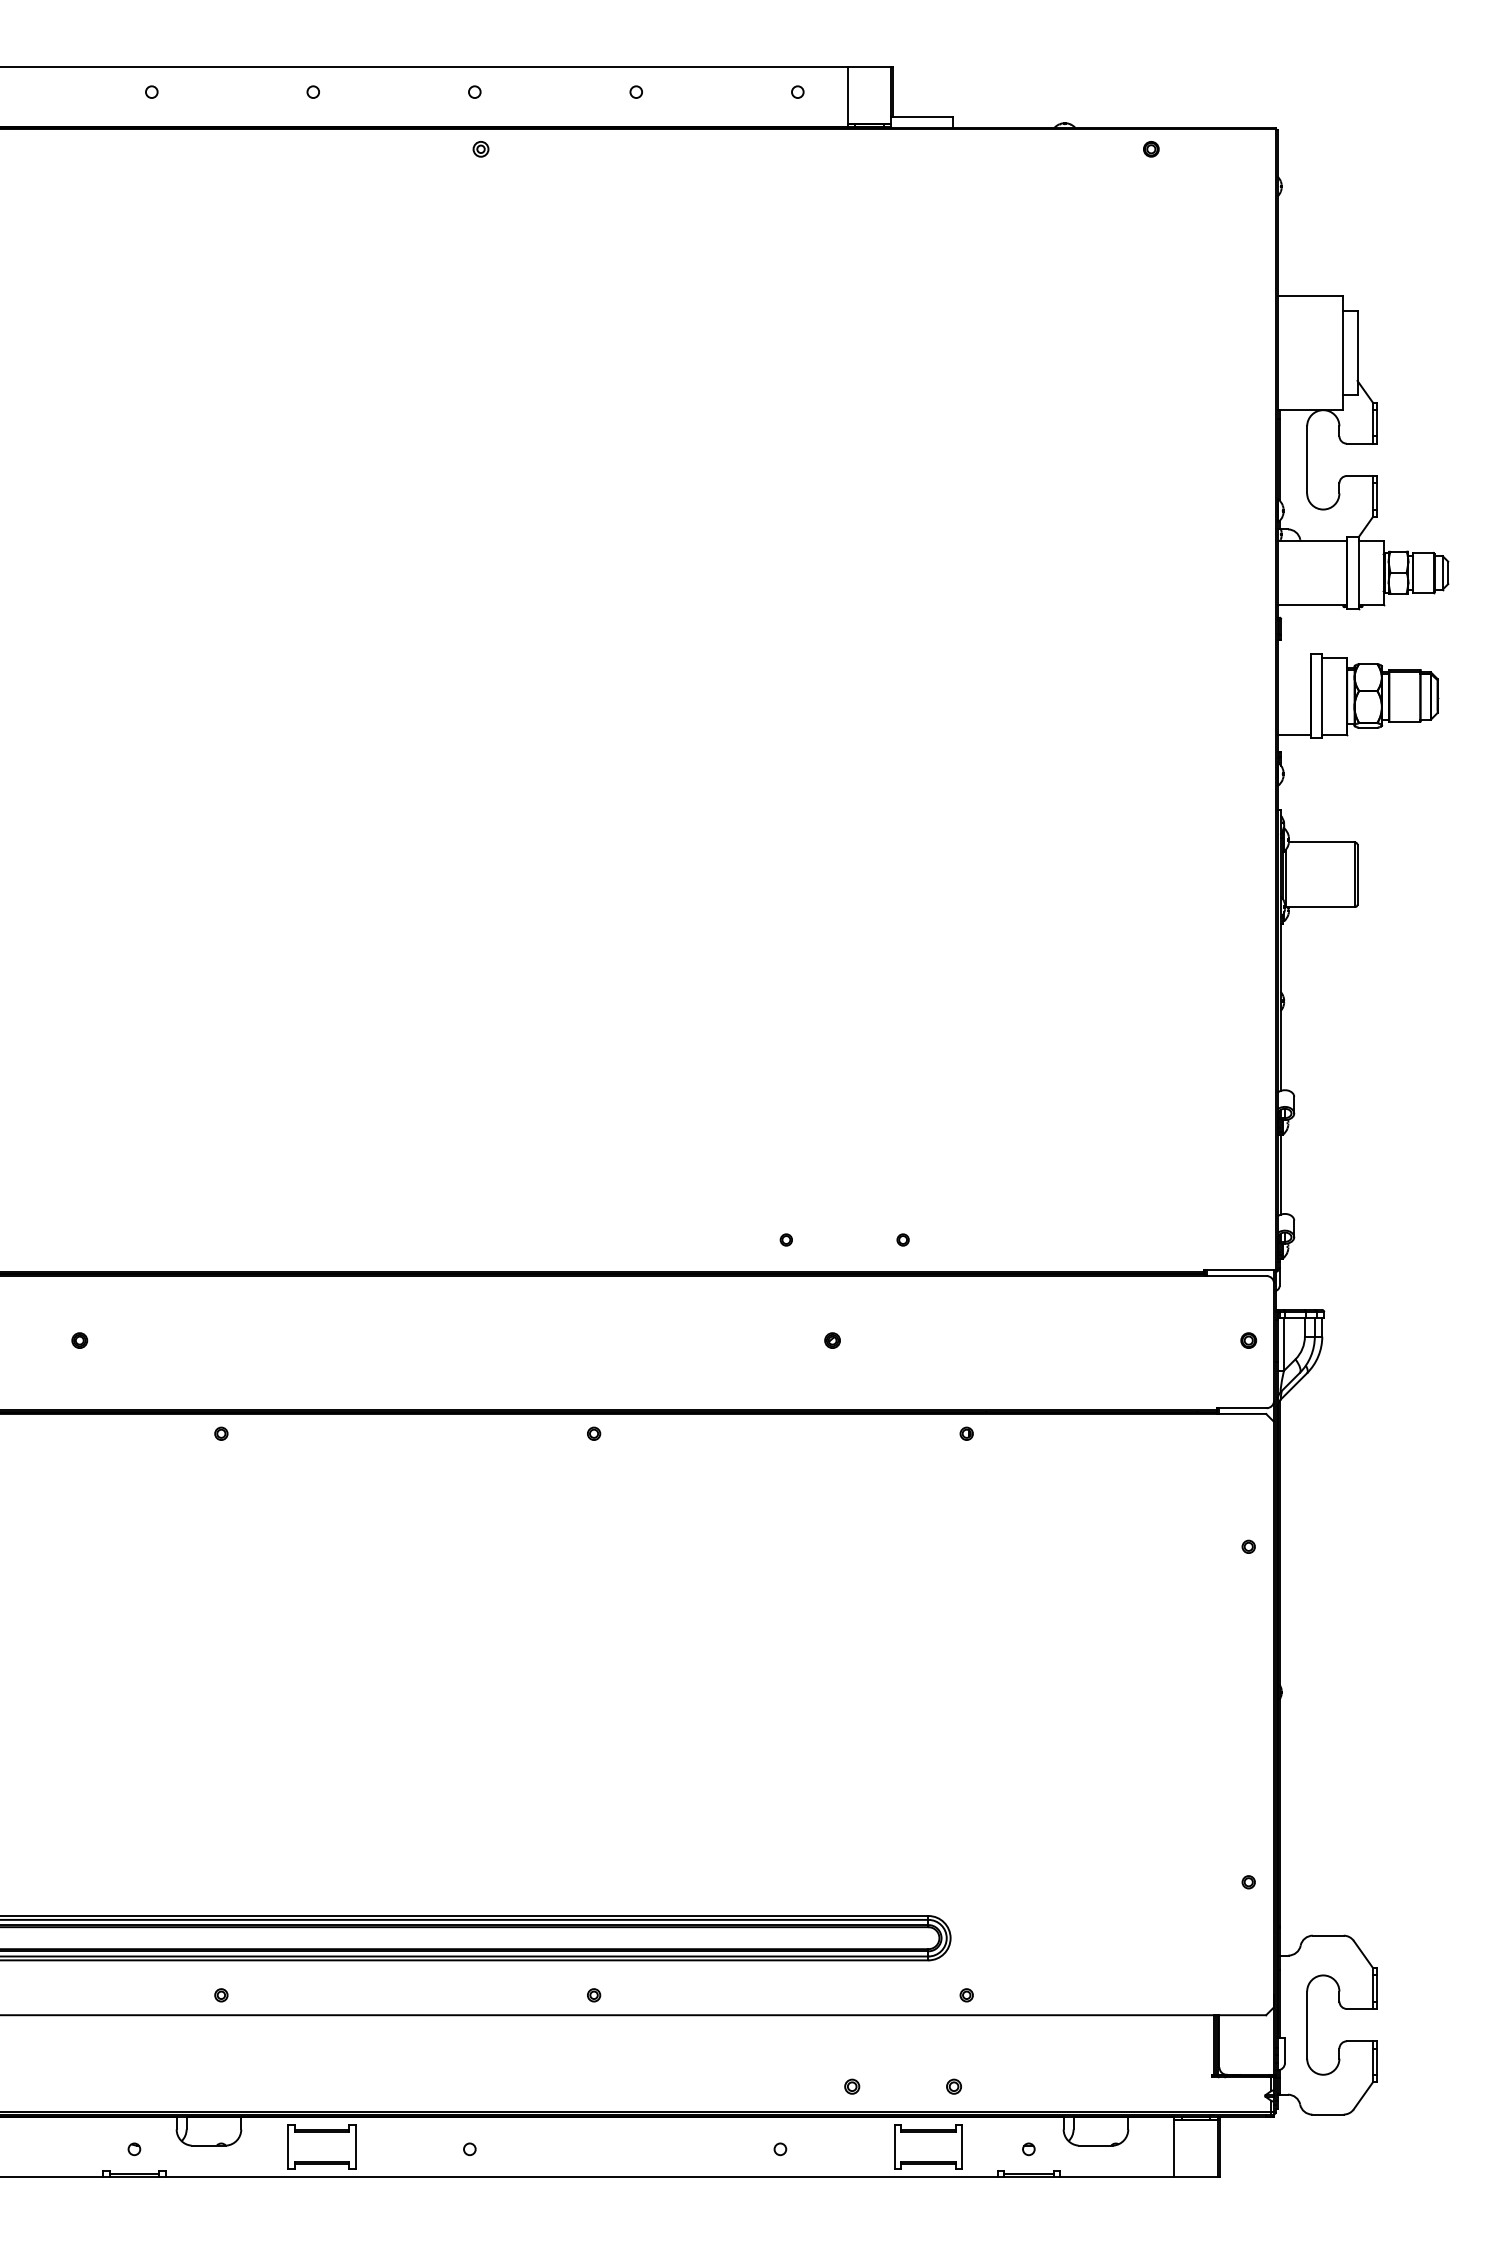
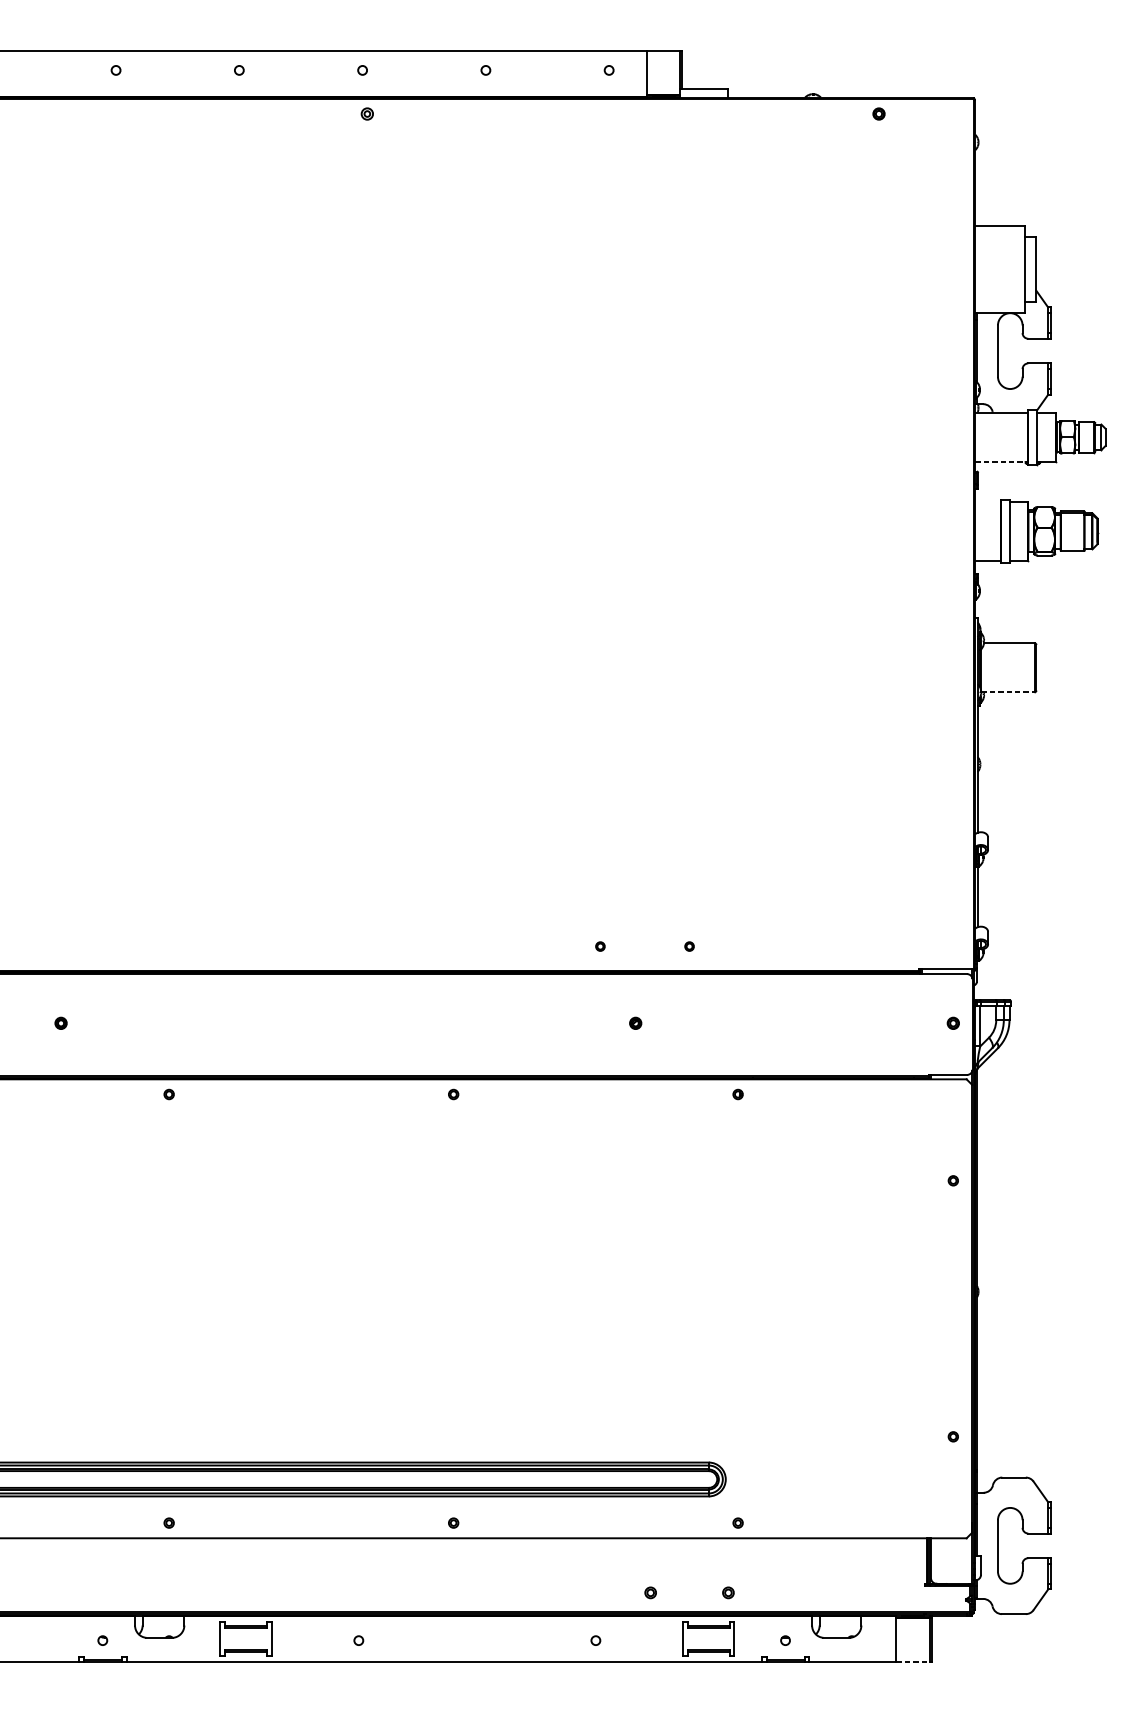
line: (1312, 605) -> (1002, 462), solid -> dashed
line: (1320, 907) -> (1008, 692), solid -> dashed
line: (1195, 2176) -> (912, 1661), solid -> dashed

